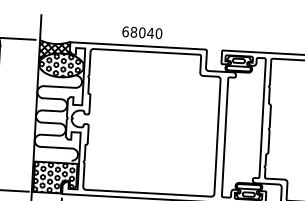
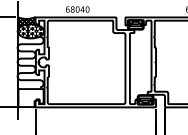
hatch: (54, 178) -> (30, 98), removed

